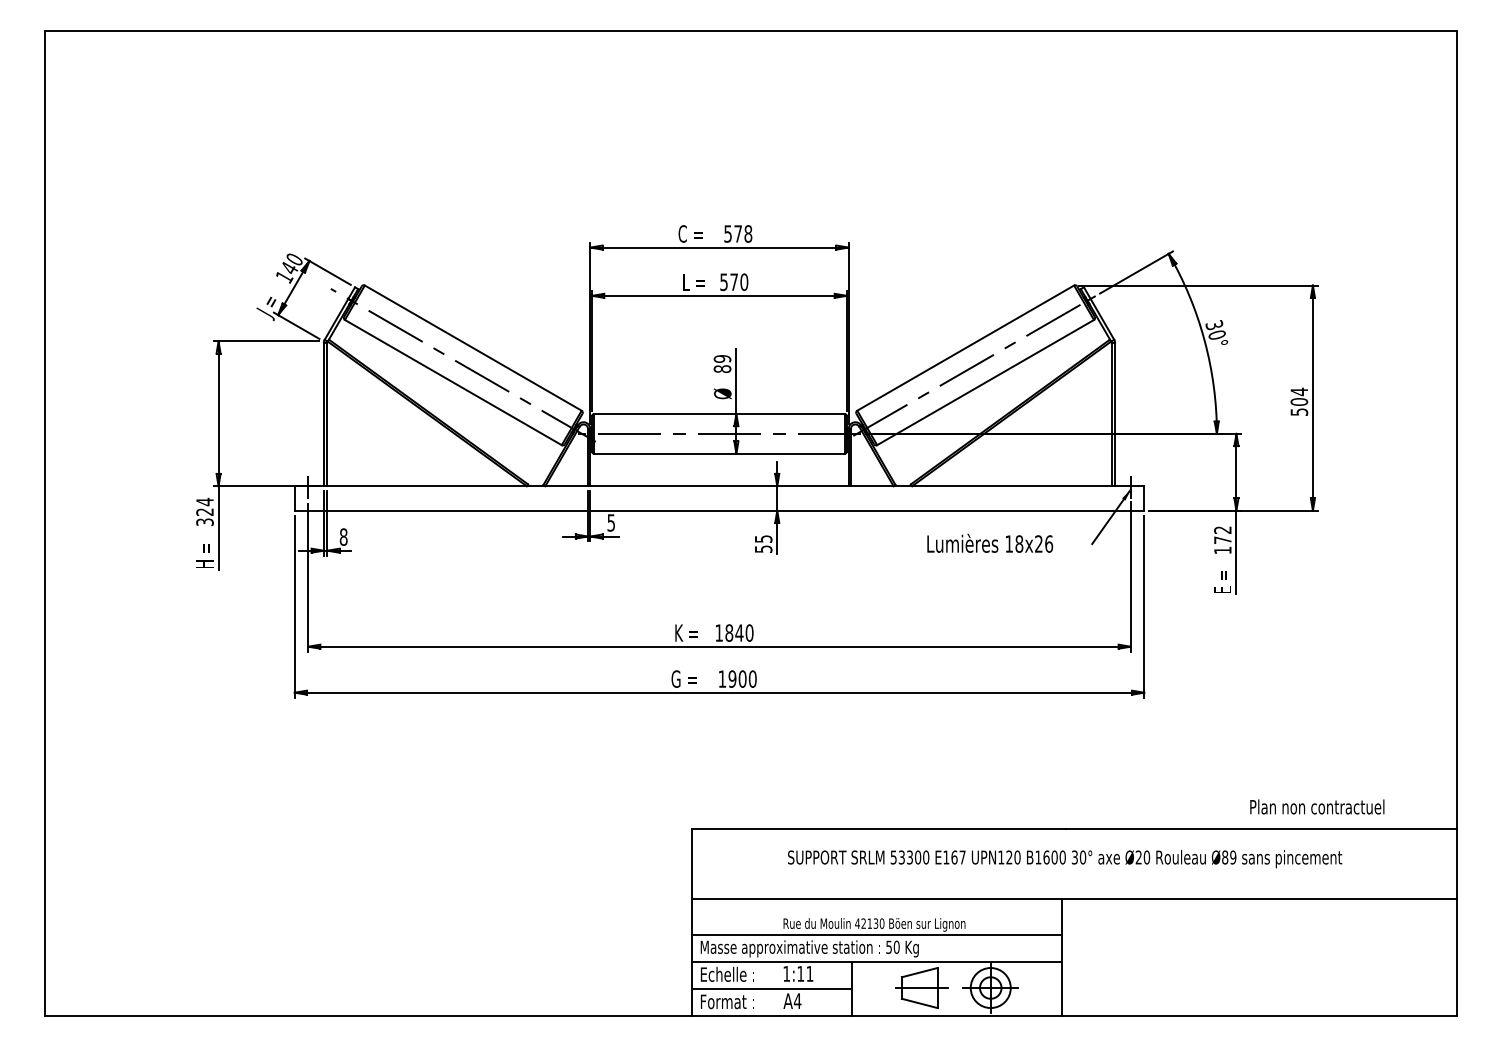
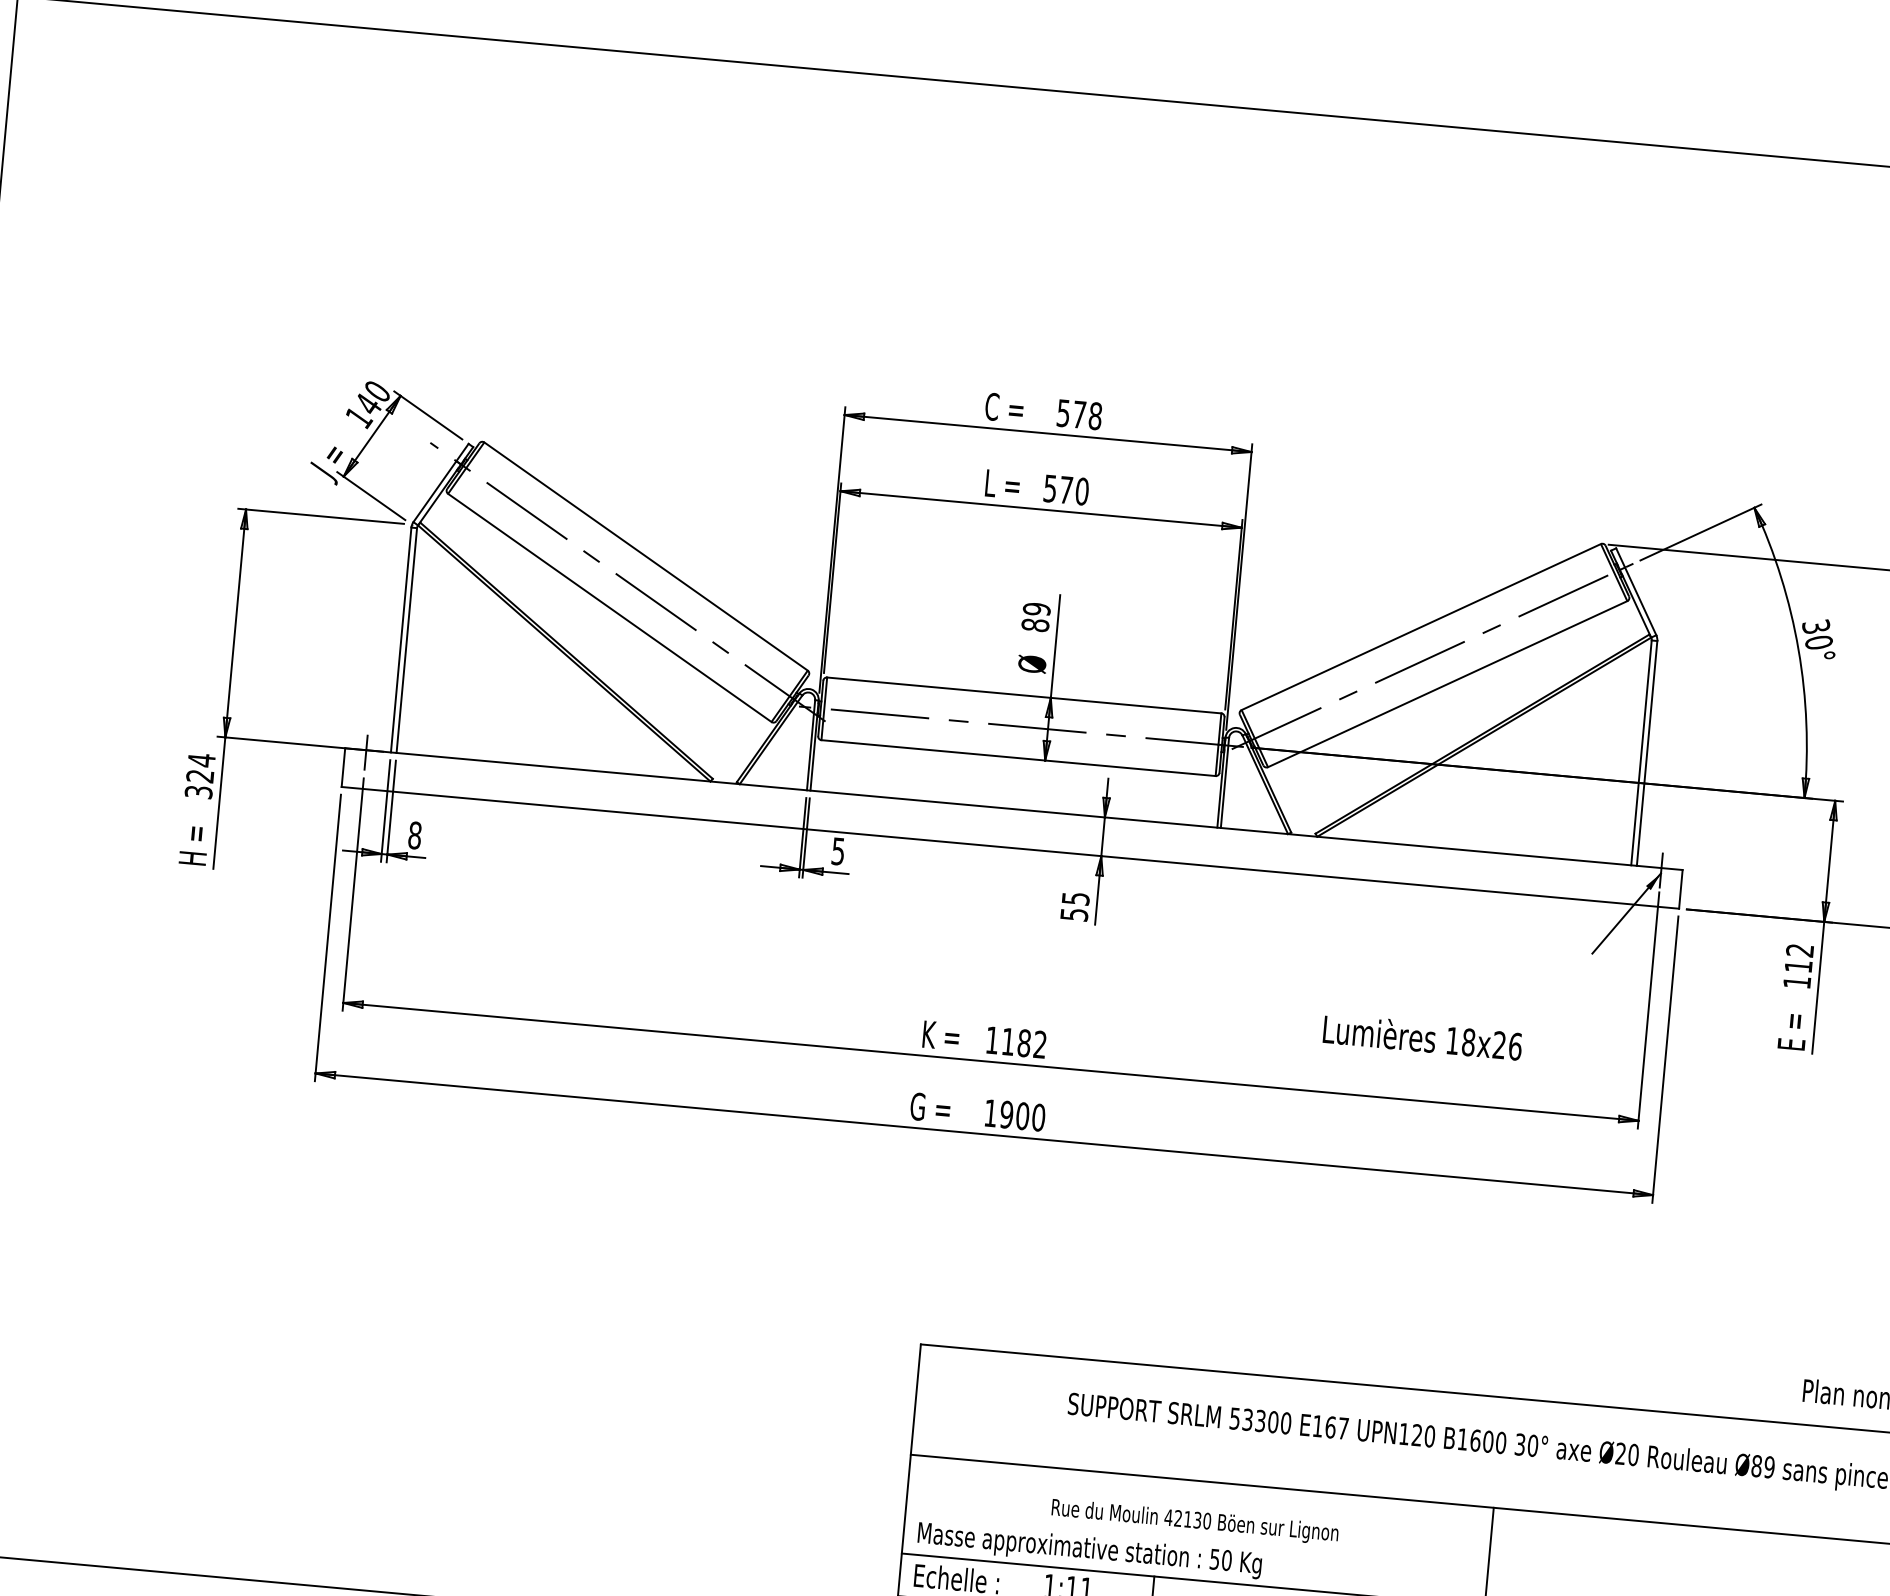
text: (1222, 539) -> (1798, 965), 172 -> 112
text: (990, 542) -> (1423, 1035), moved
text: (739, 632) -> (1024, 1042), 1840 -> 1182
line: (876, 934) -> (1196, 1537), removed

